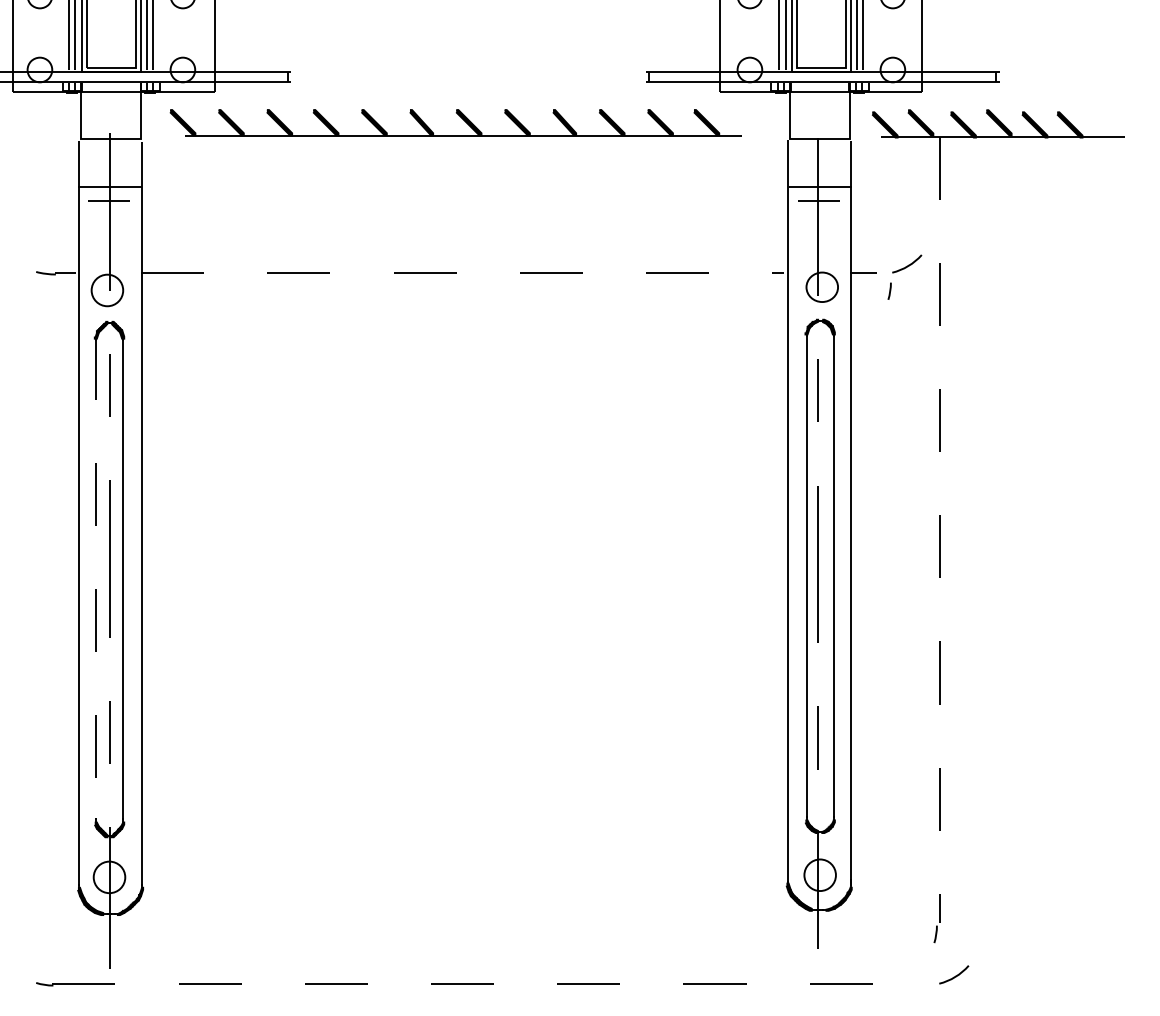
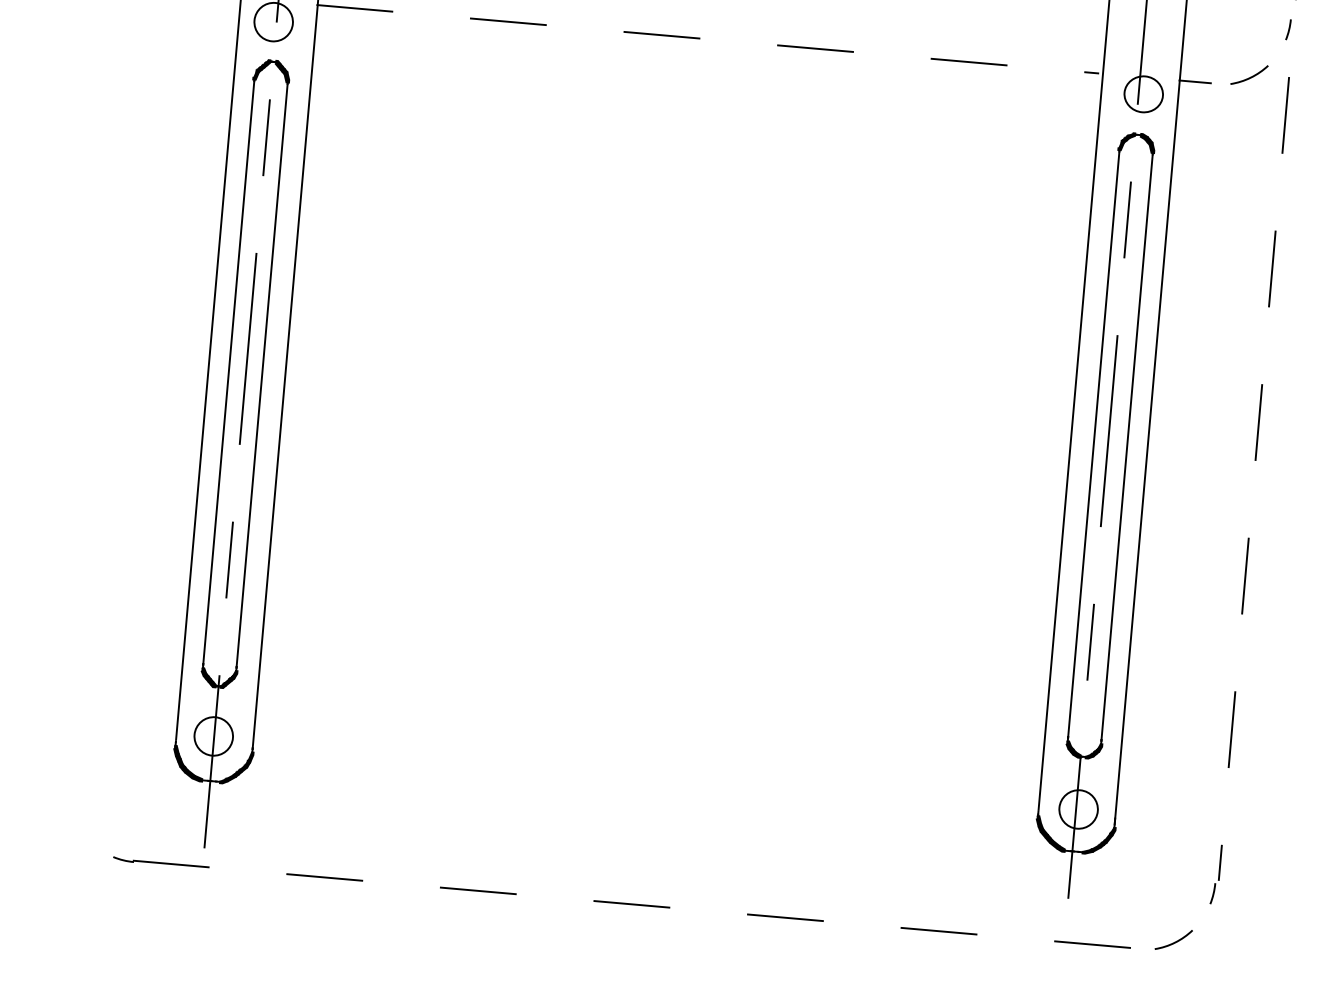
line: (889, 290) -> (1288, 28), moved
line: (95, 578) -> (228, 371), dashed -> solid
curve: (955, 975) -> (1175, 940), moved

